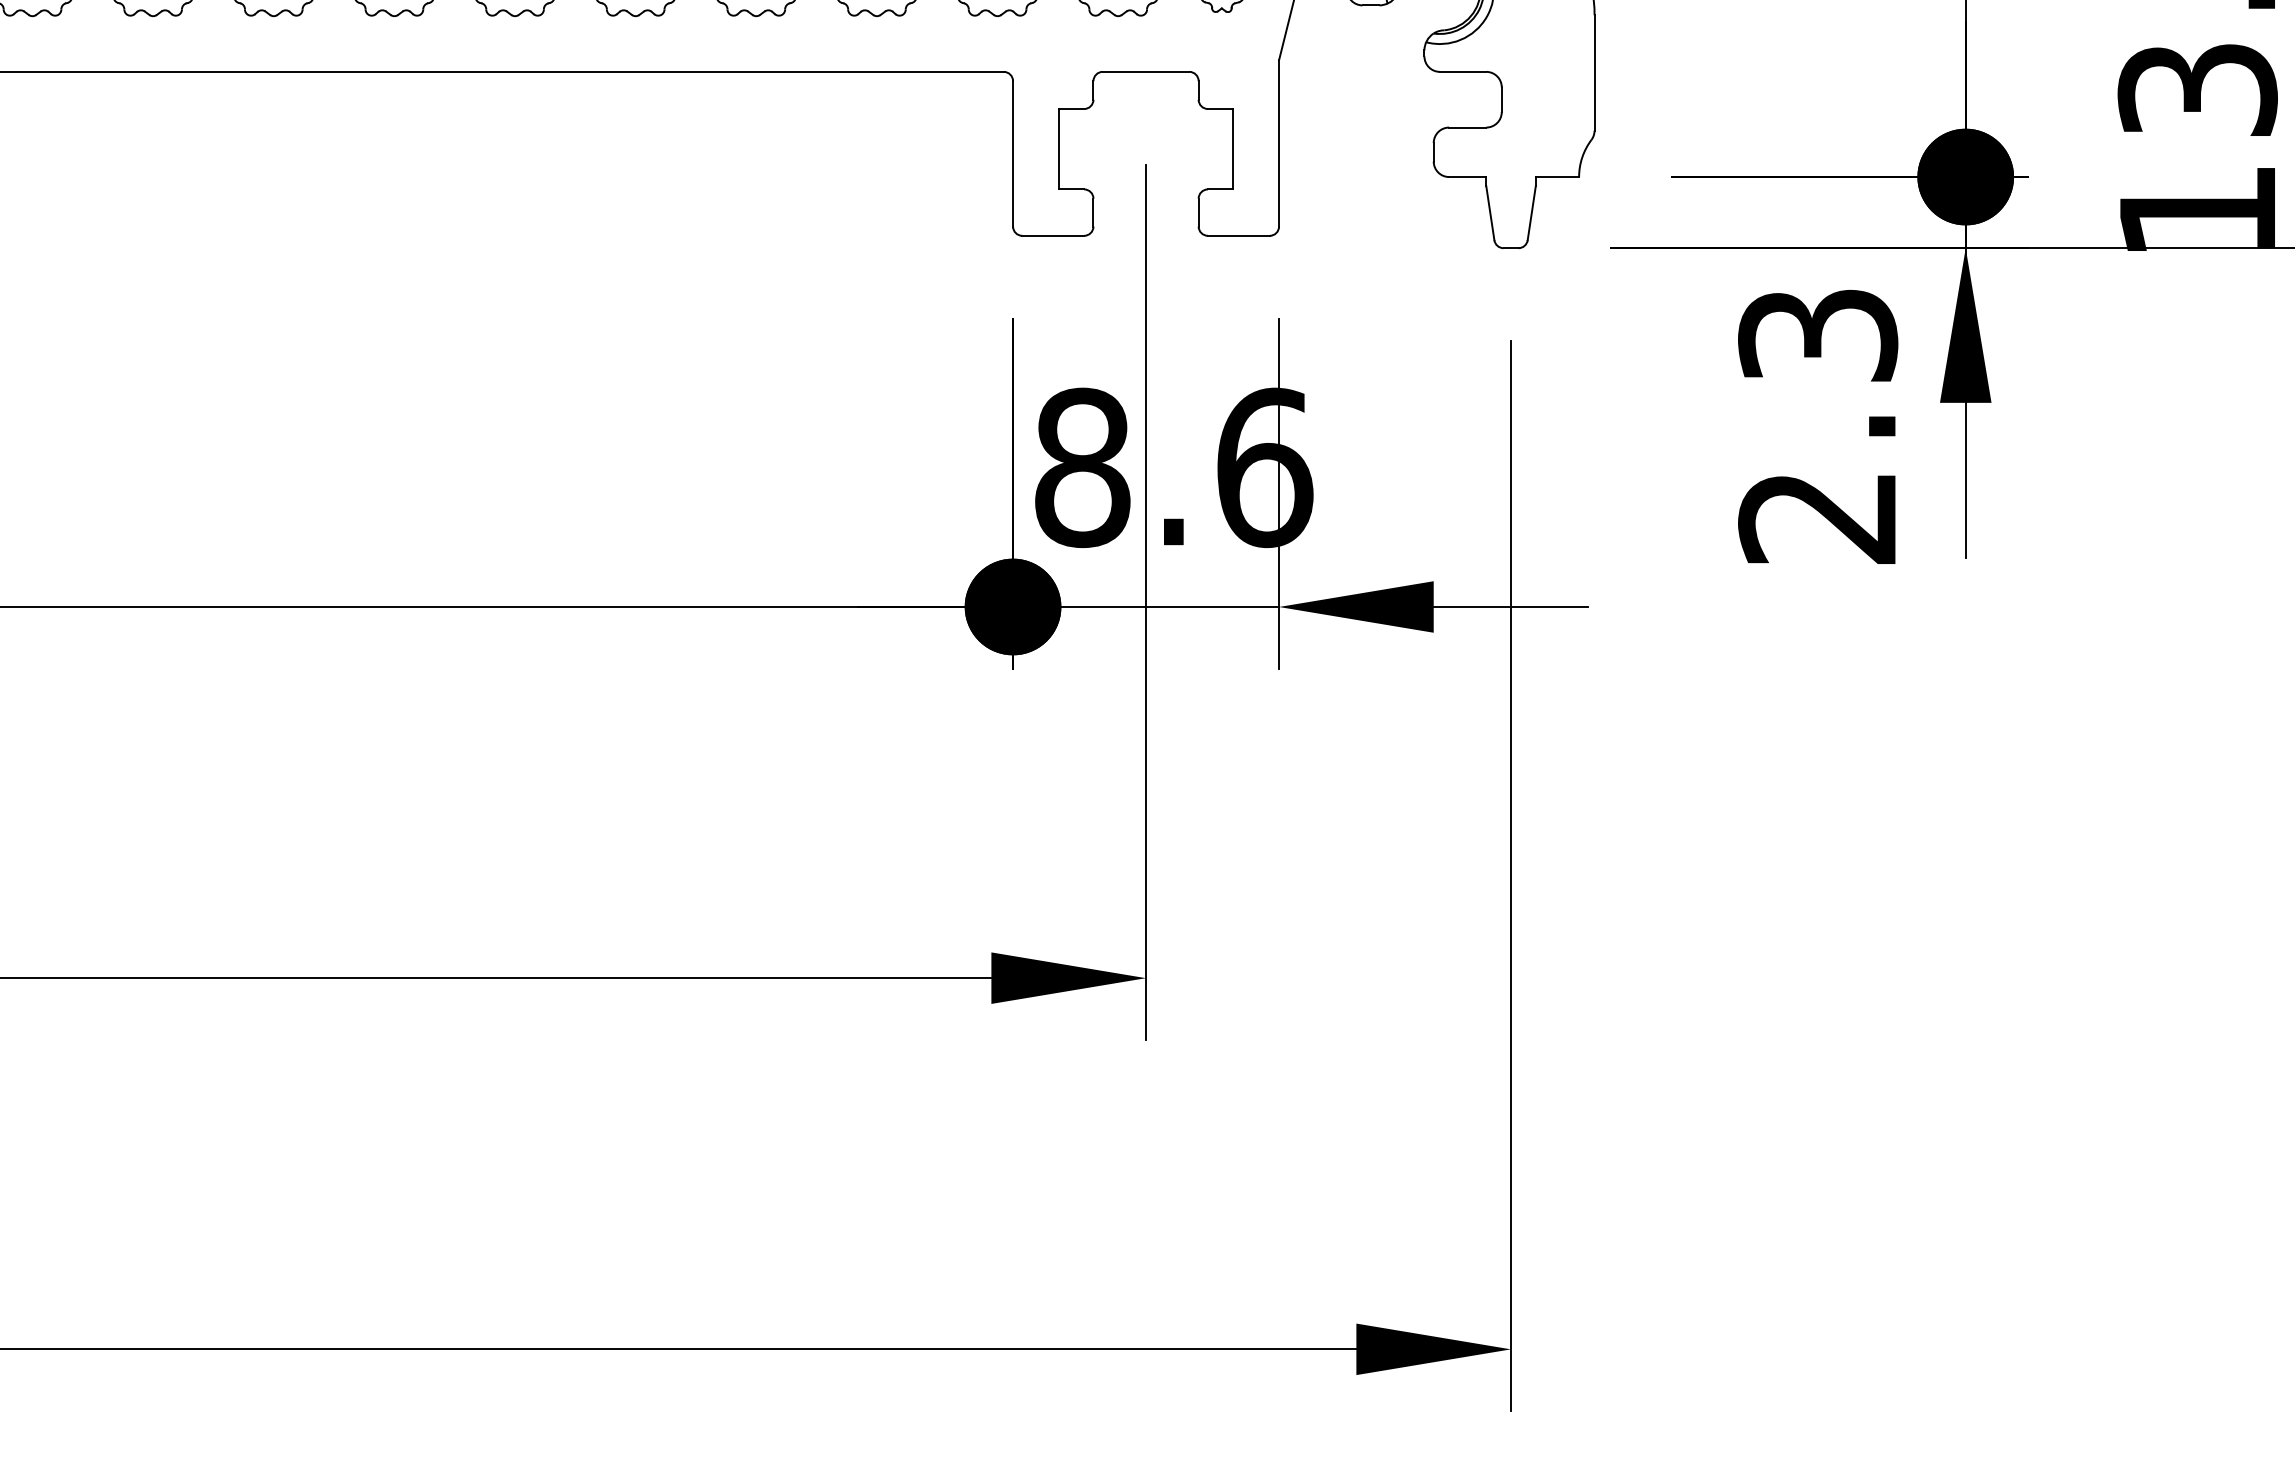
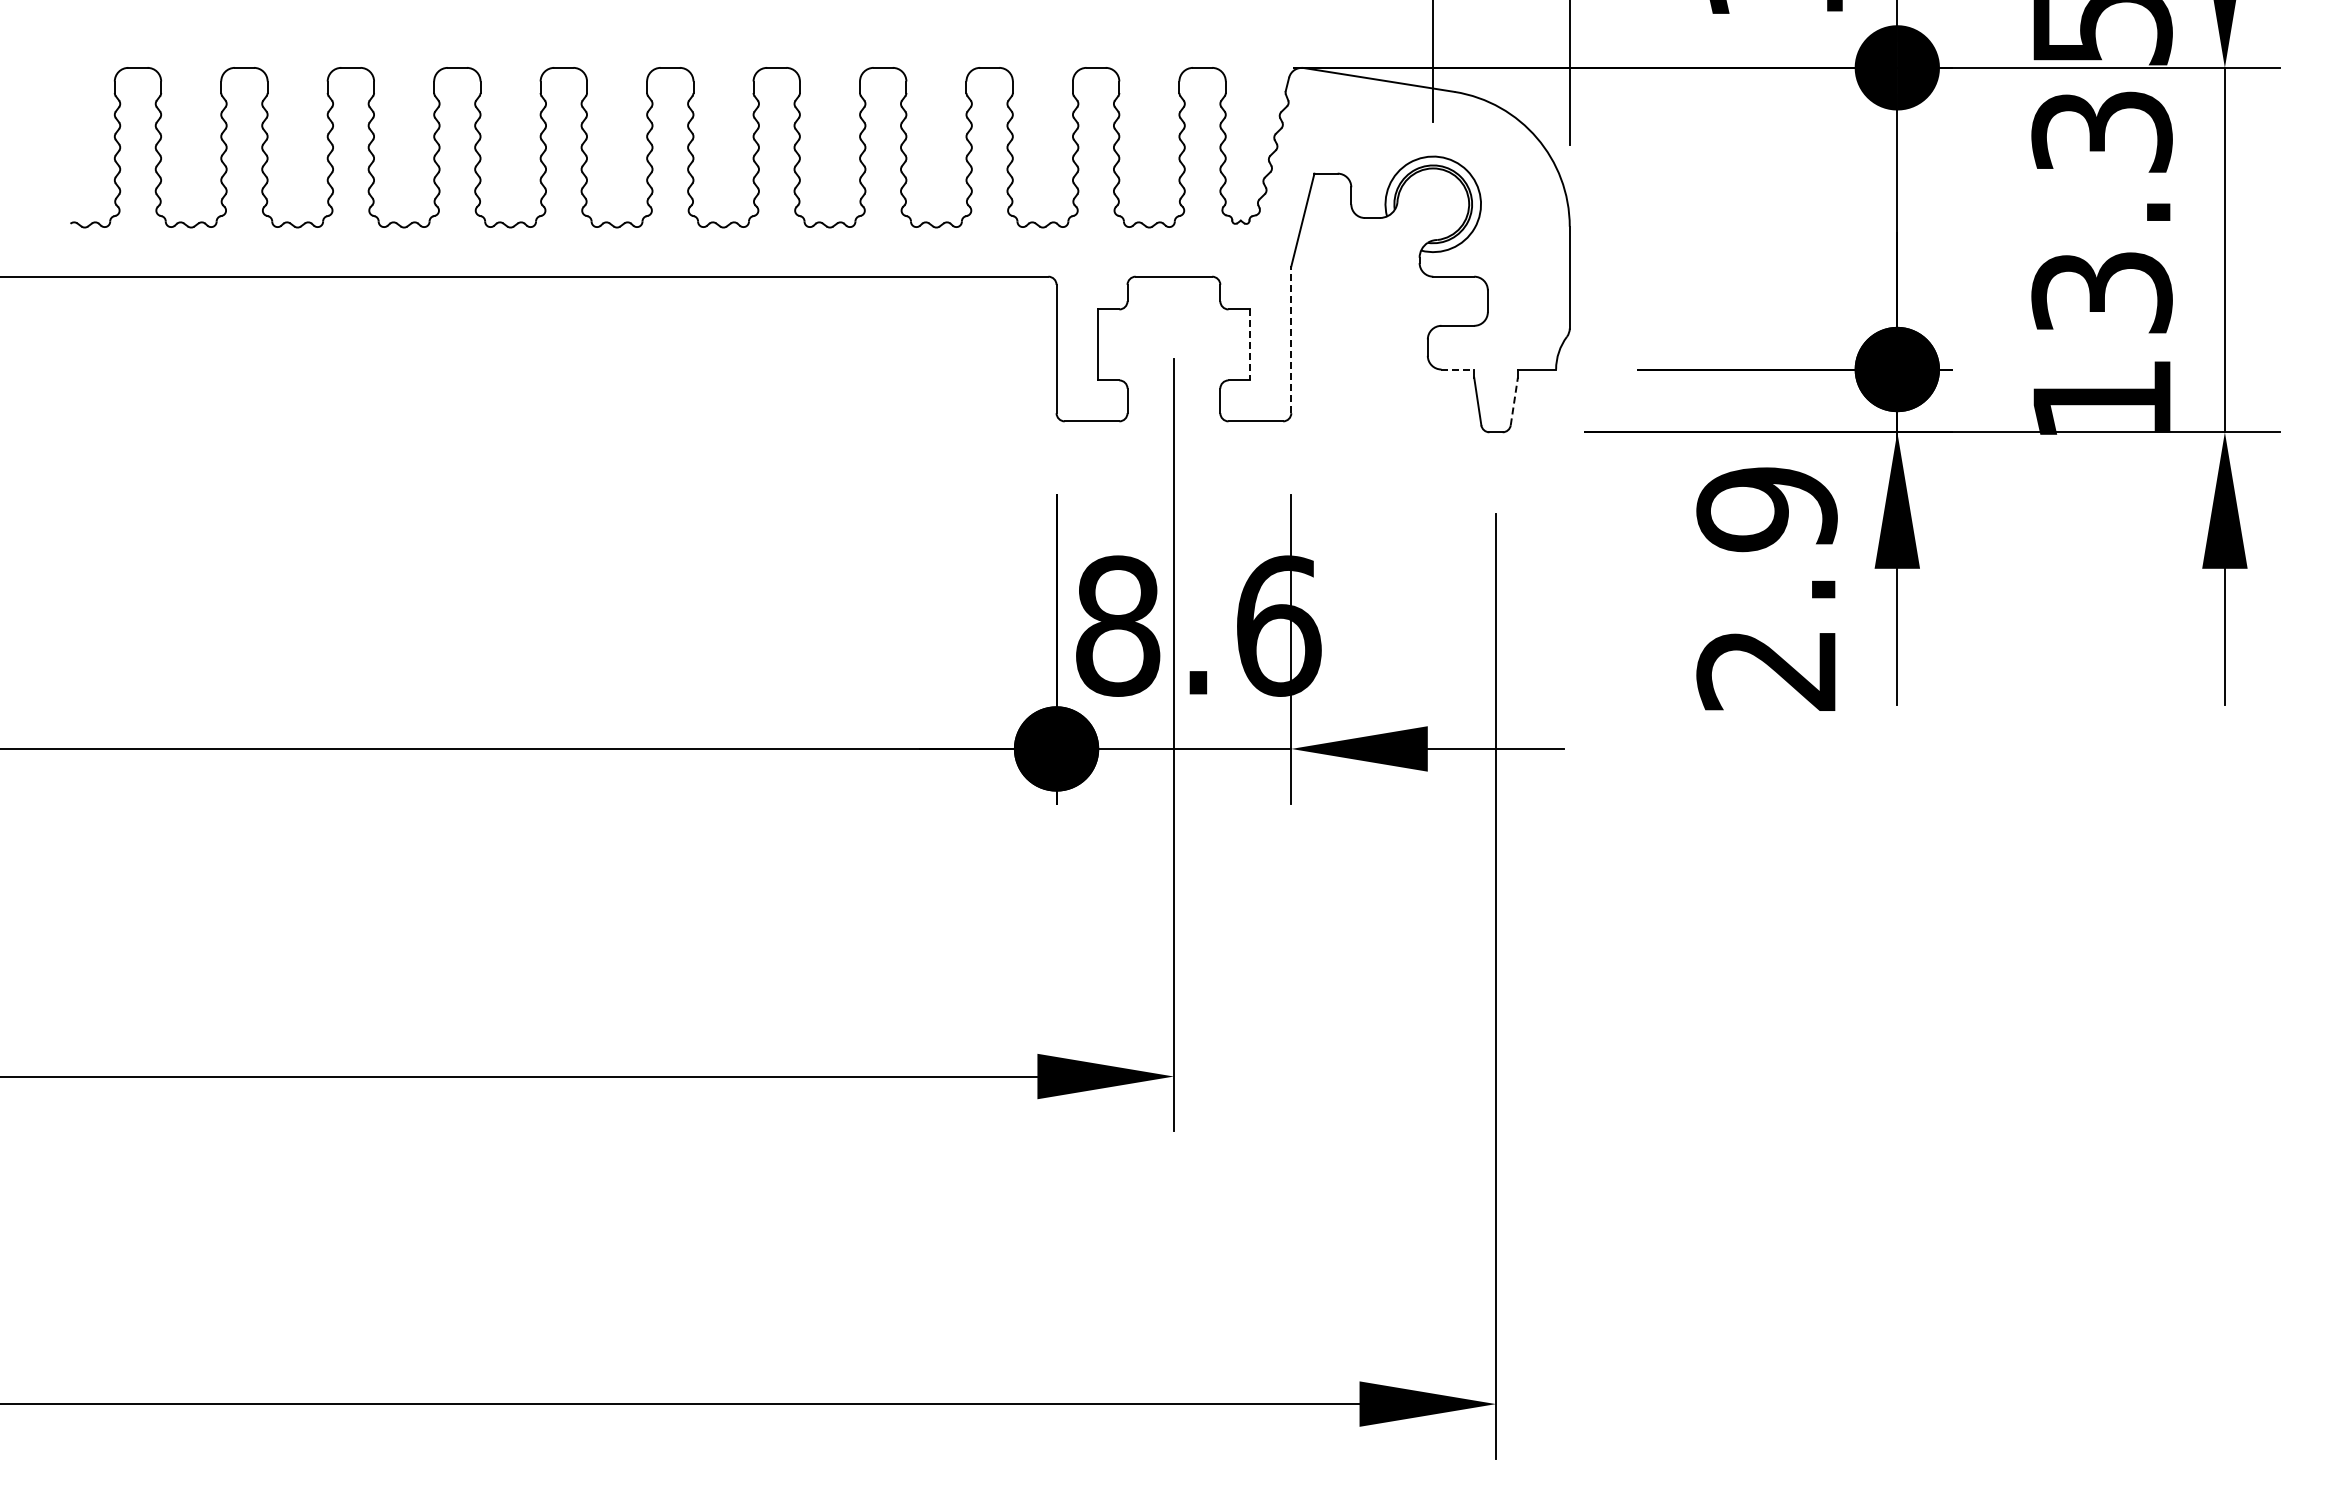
line: (1279, 143) -> (1291, 339), solid -> dashed
line: (1232, 149) -> (1250, 345), solid -> dashed
line: (1468, 177) -> (1458, 369), solid -> dashed
line: (1531, 213) -> (1514, 401), solid -> dashed
text: (1817, 335) -> (1766, 509), 2.3 -> 2.9

